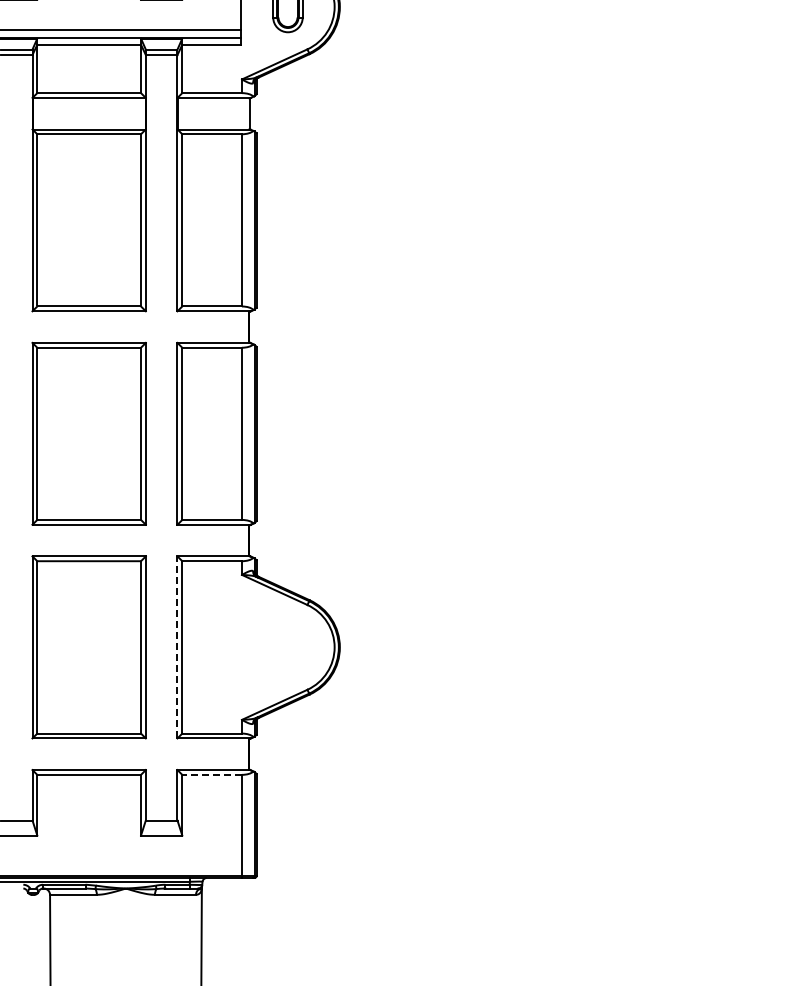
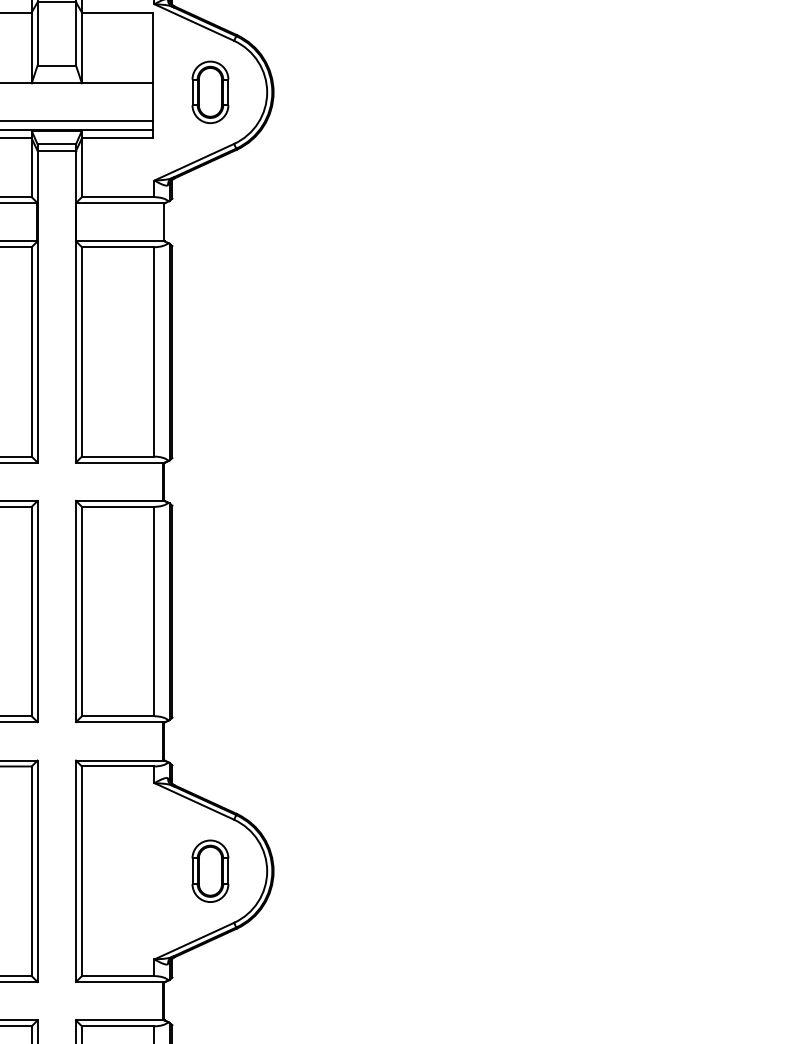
line: (177, 646) -> (76, 870), dashed -> solid
part: (287, 647) -> (209, 871), added
line: (212, 774) -> (118, 1025), dashed -> solid

